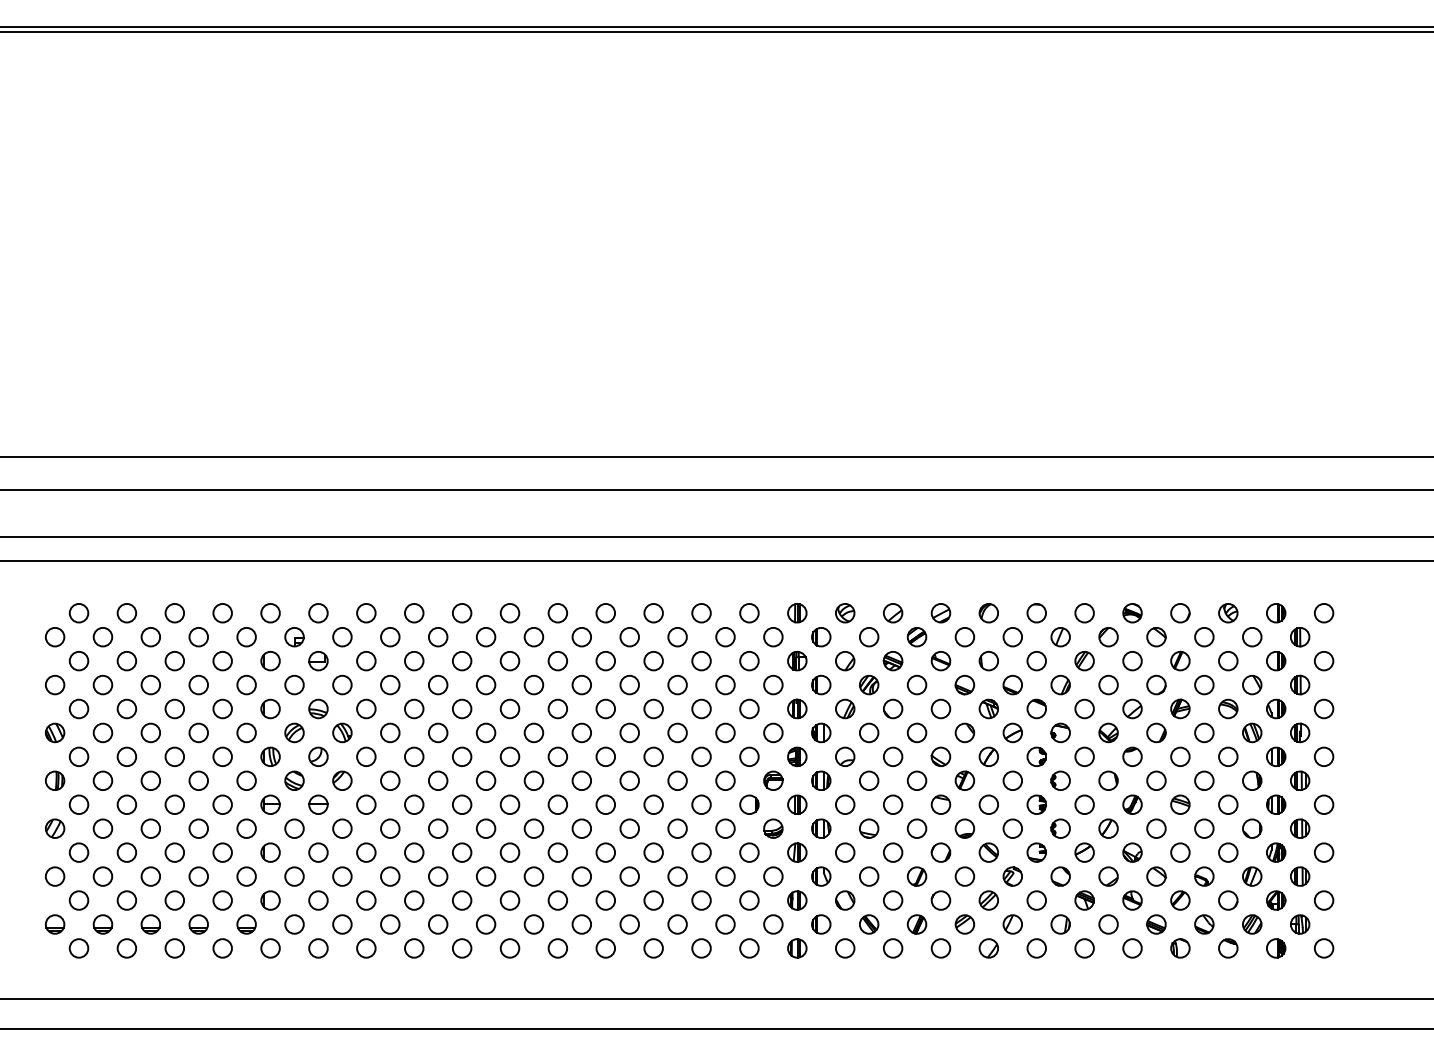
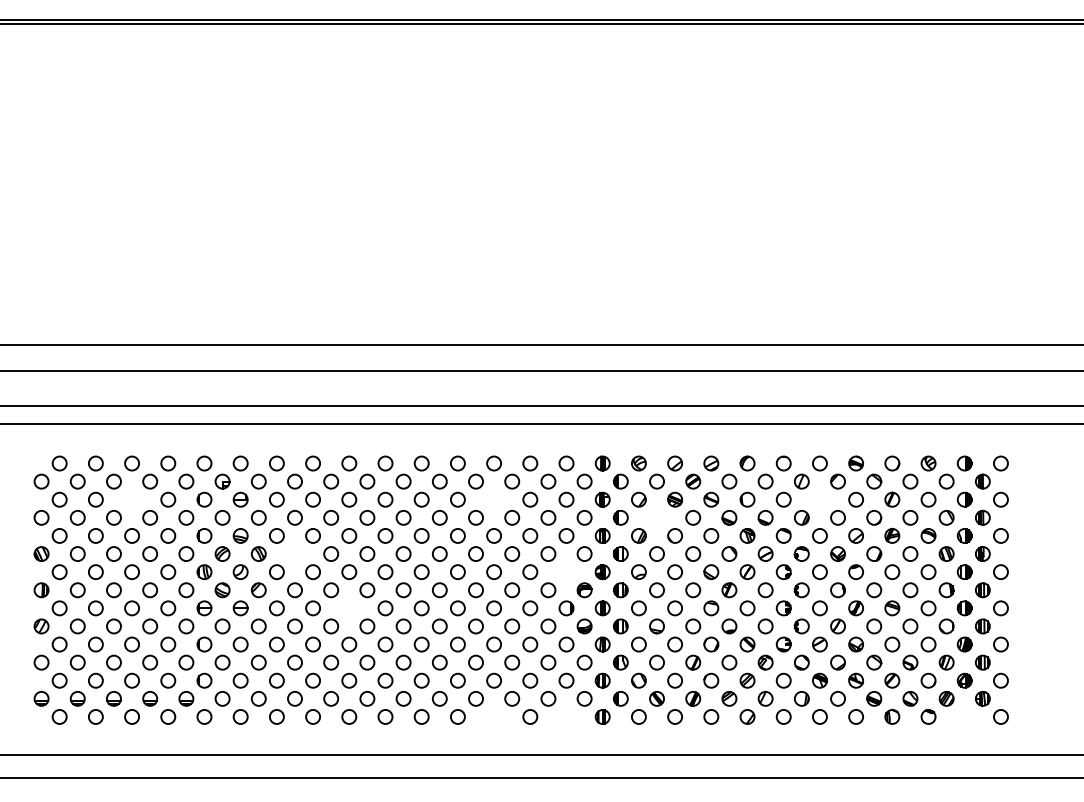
circle: (174, 660) -> (131, 499), removed
circle: (652, 660) -> (493, 499), removed
part: (1084, 660) -> (819, 499), removed
part: (868, 684) -> (656, 517), removed
circle: (389, 732) -> (294, 553), removed
circle: (749, 756) -> (566, 571), removed
circle: (462, 804) -> (349, 608), removed
circle: (652, 947) -> (493, 716), removed
circle: (749, 947) -> (566, 716), removed
part: (1275, 947) -> (964, 716), removed

